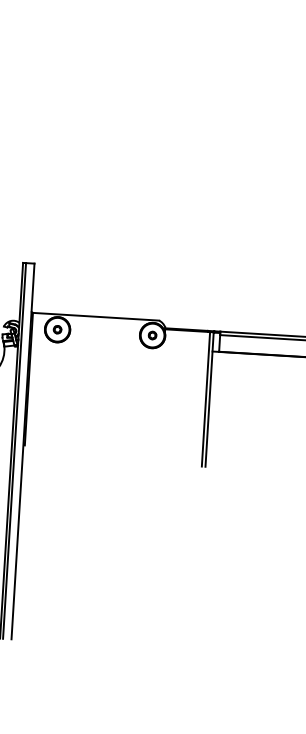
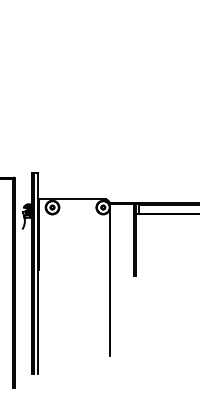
line: (155, 476) -> (109, 282), added

